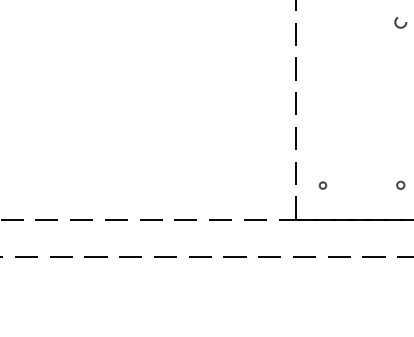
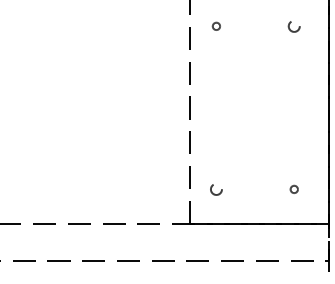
circle: (322, 21) -> (215, 25), added
circle: (322, 185) -> (215, 189), size x1.67

